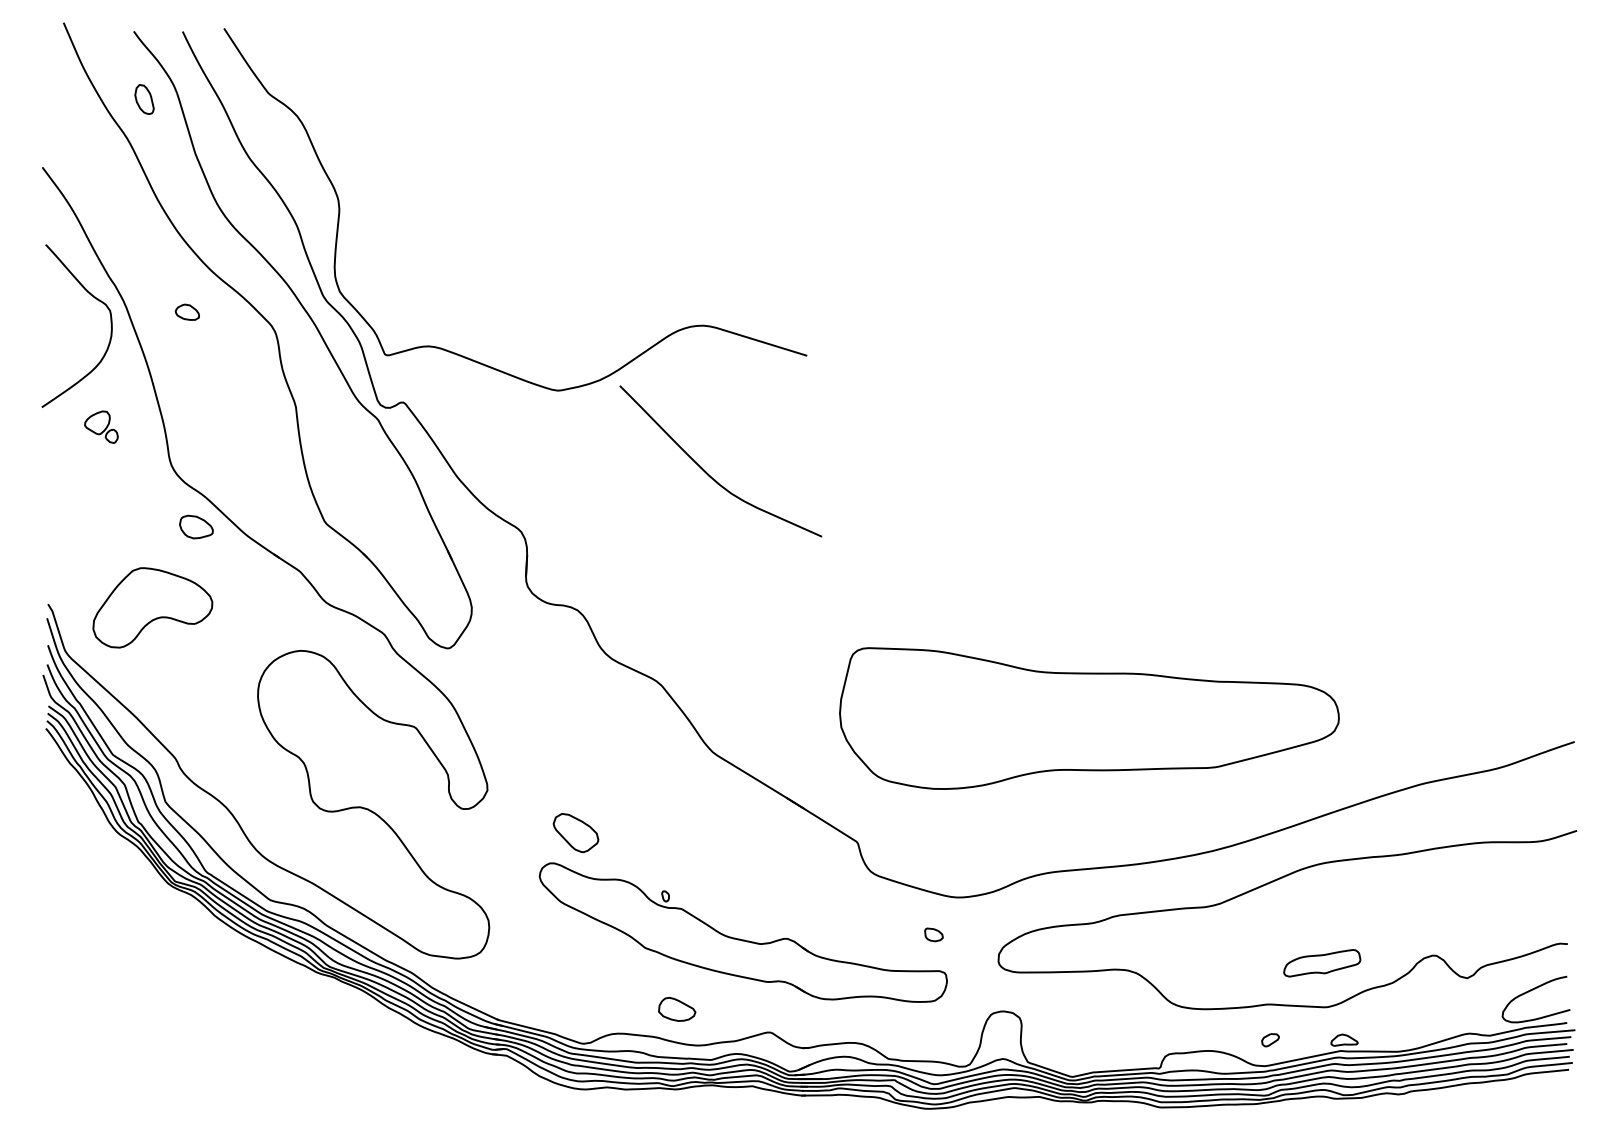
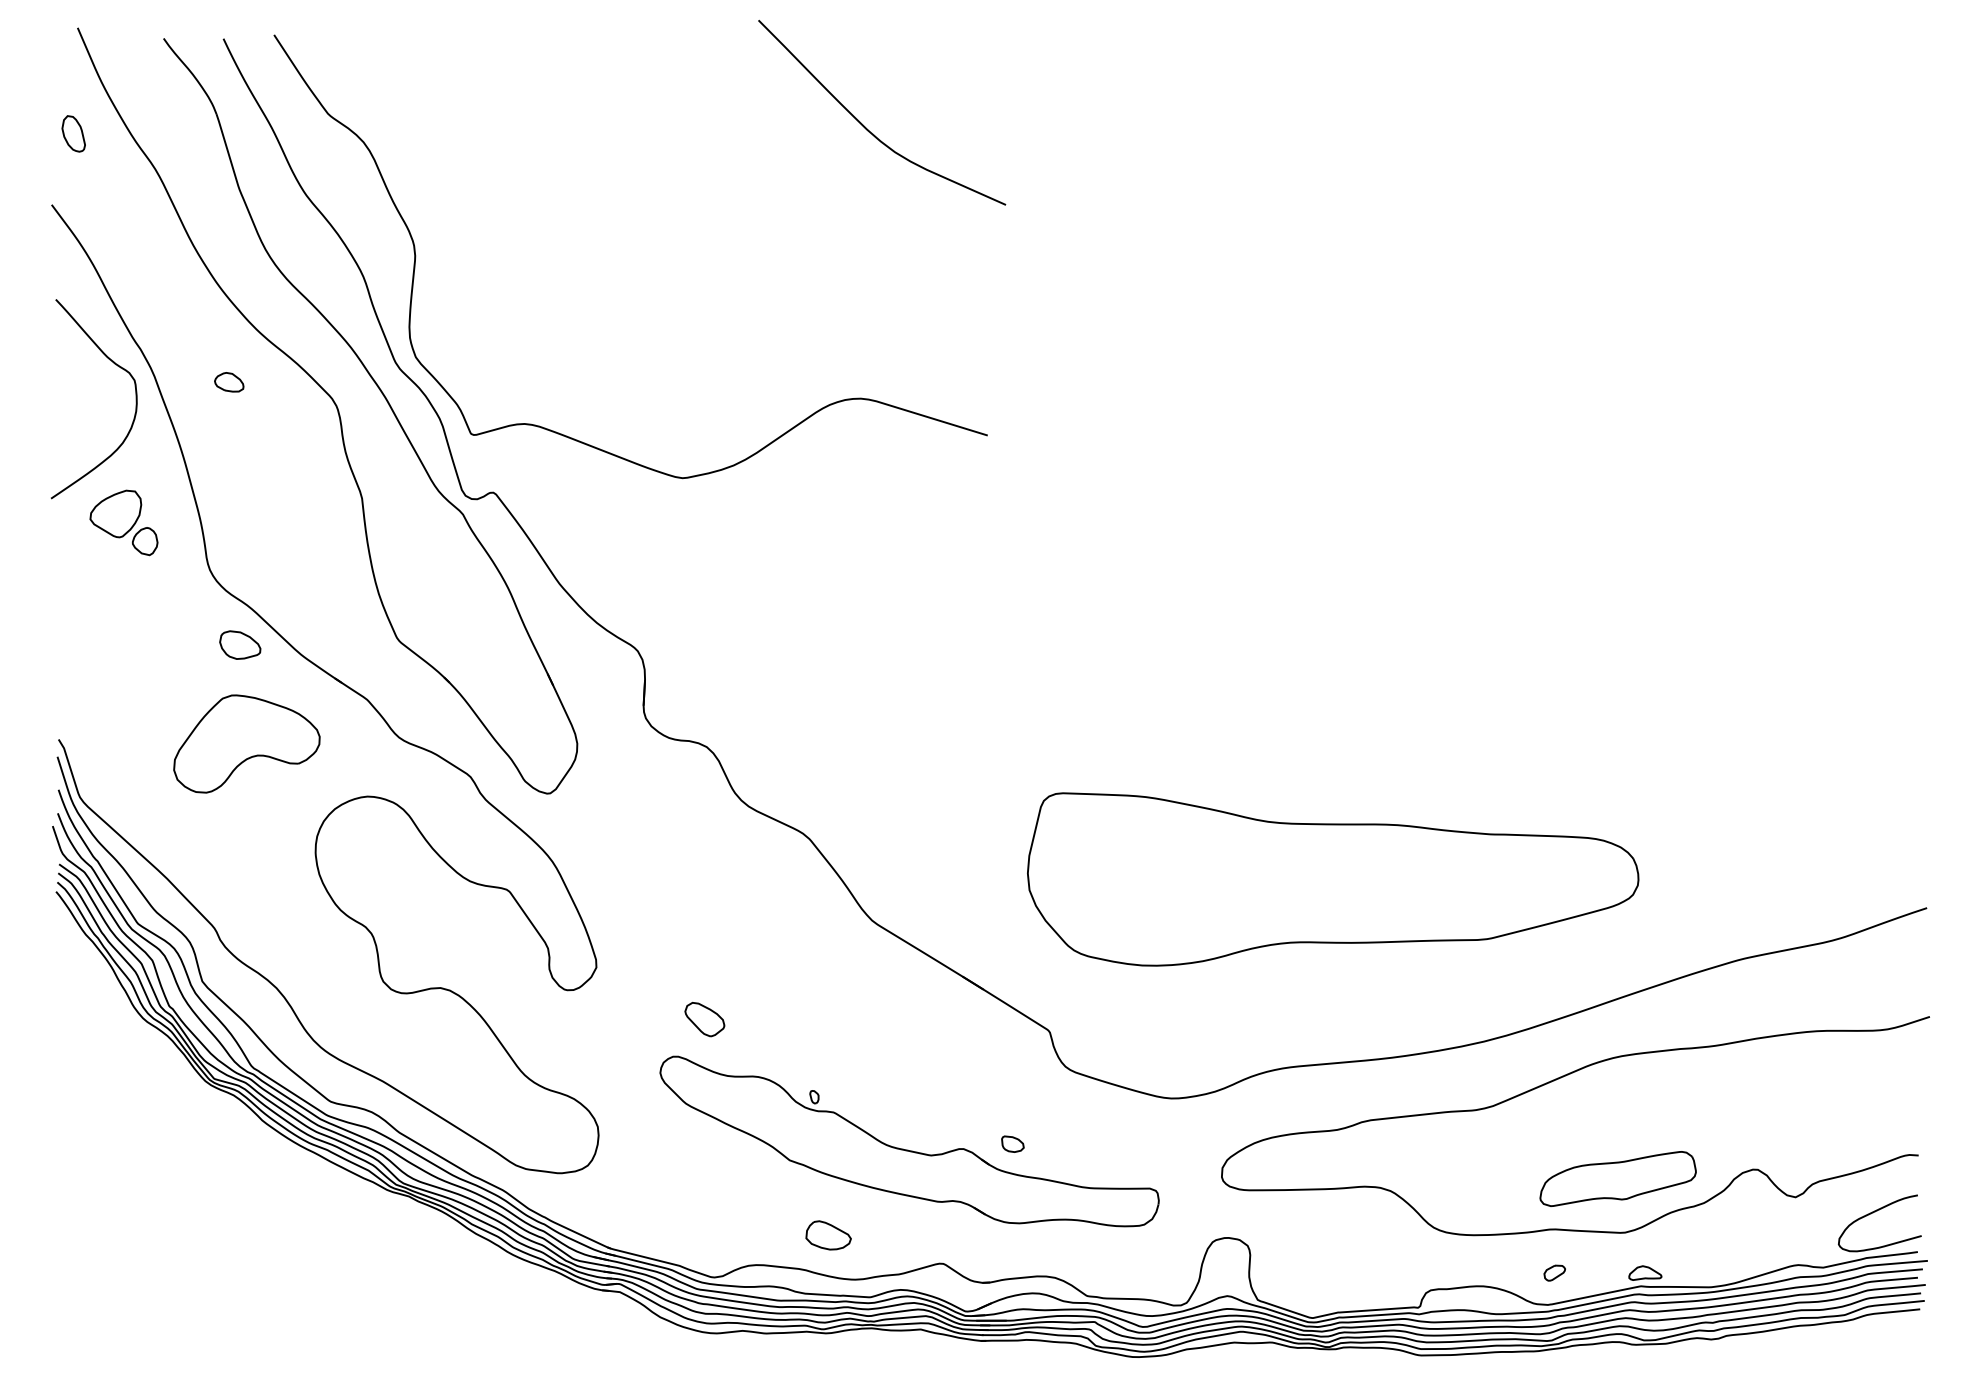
part: (144, 99) -> (73, 133), moved
part: (101, 426) -> (123, 522), size x1.67
curve: (708, 473) -> (866, 127), moved
part: (152, 607) -> (246, 743), moved
part: (575, 832) -> (704, 1019), size x0.71
part: (933, 934) -> (1012, 1143), moved
part: (1321, 962) -> (1617, 1178), size x1.67

